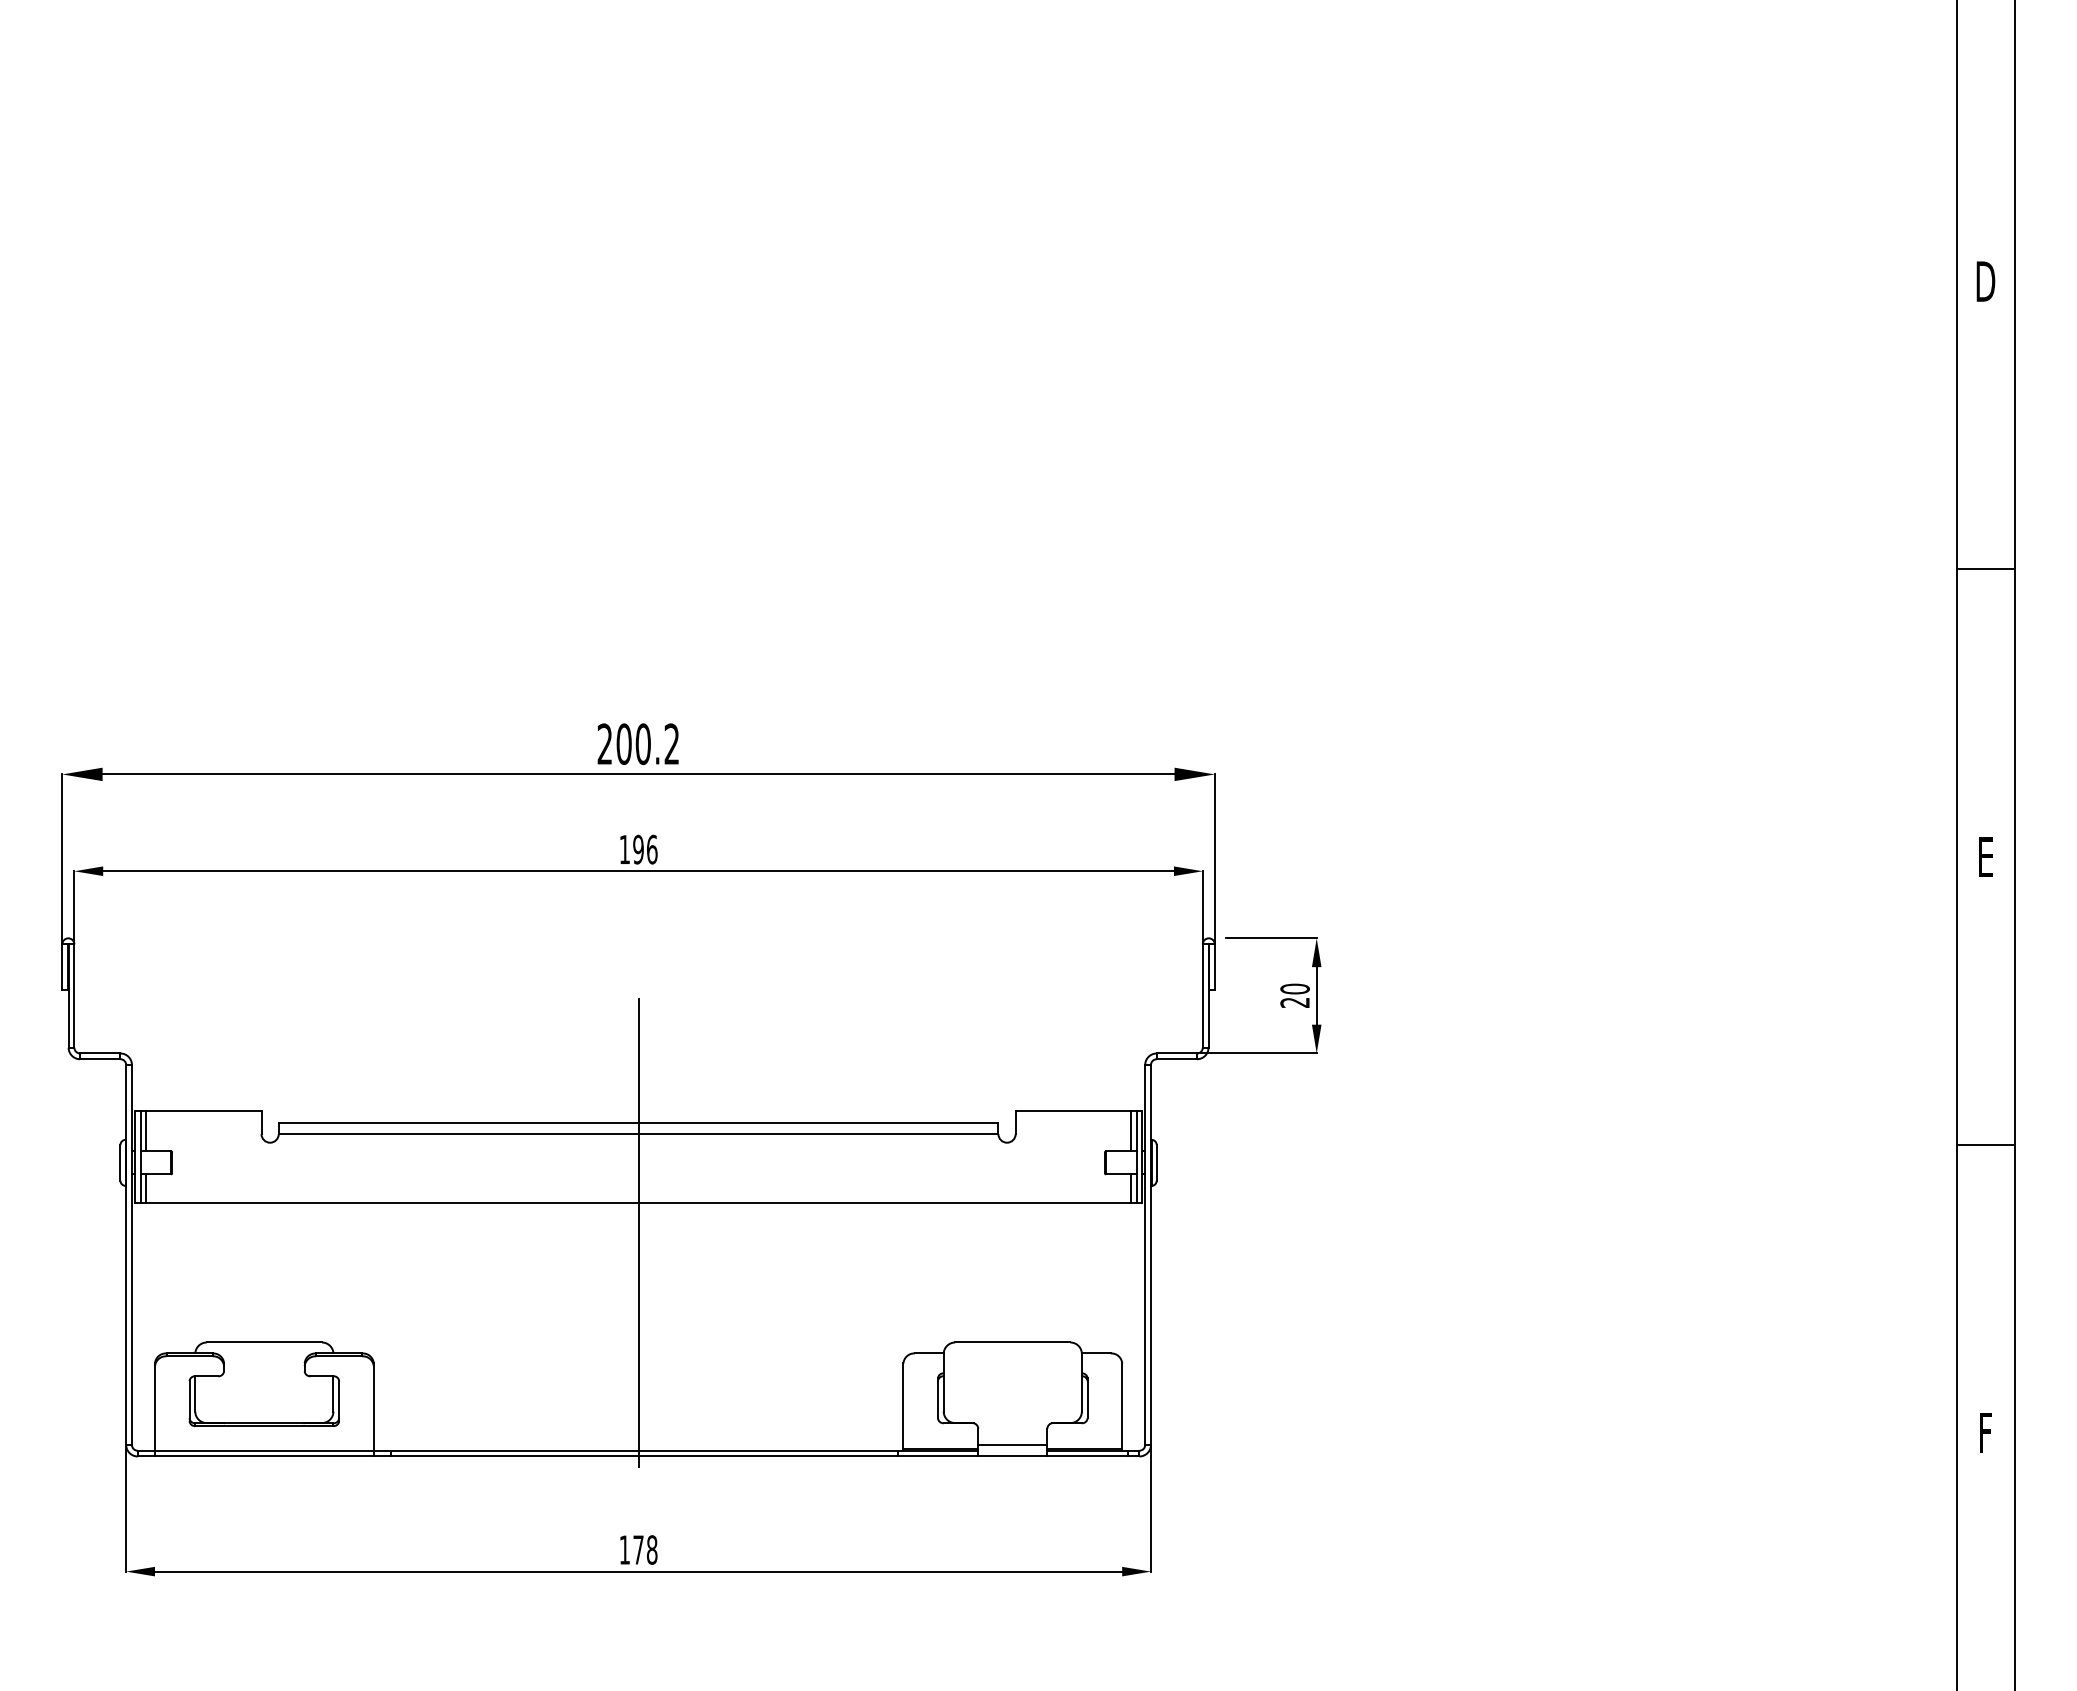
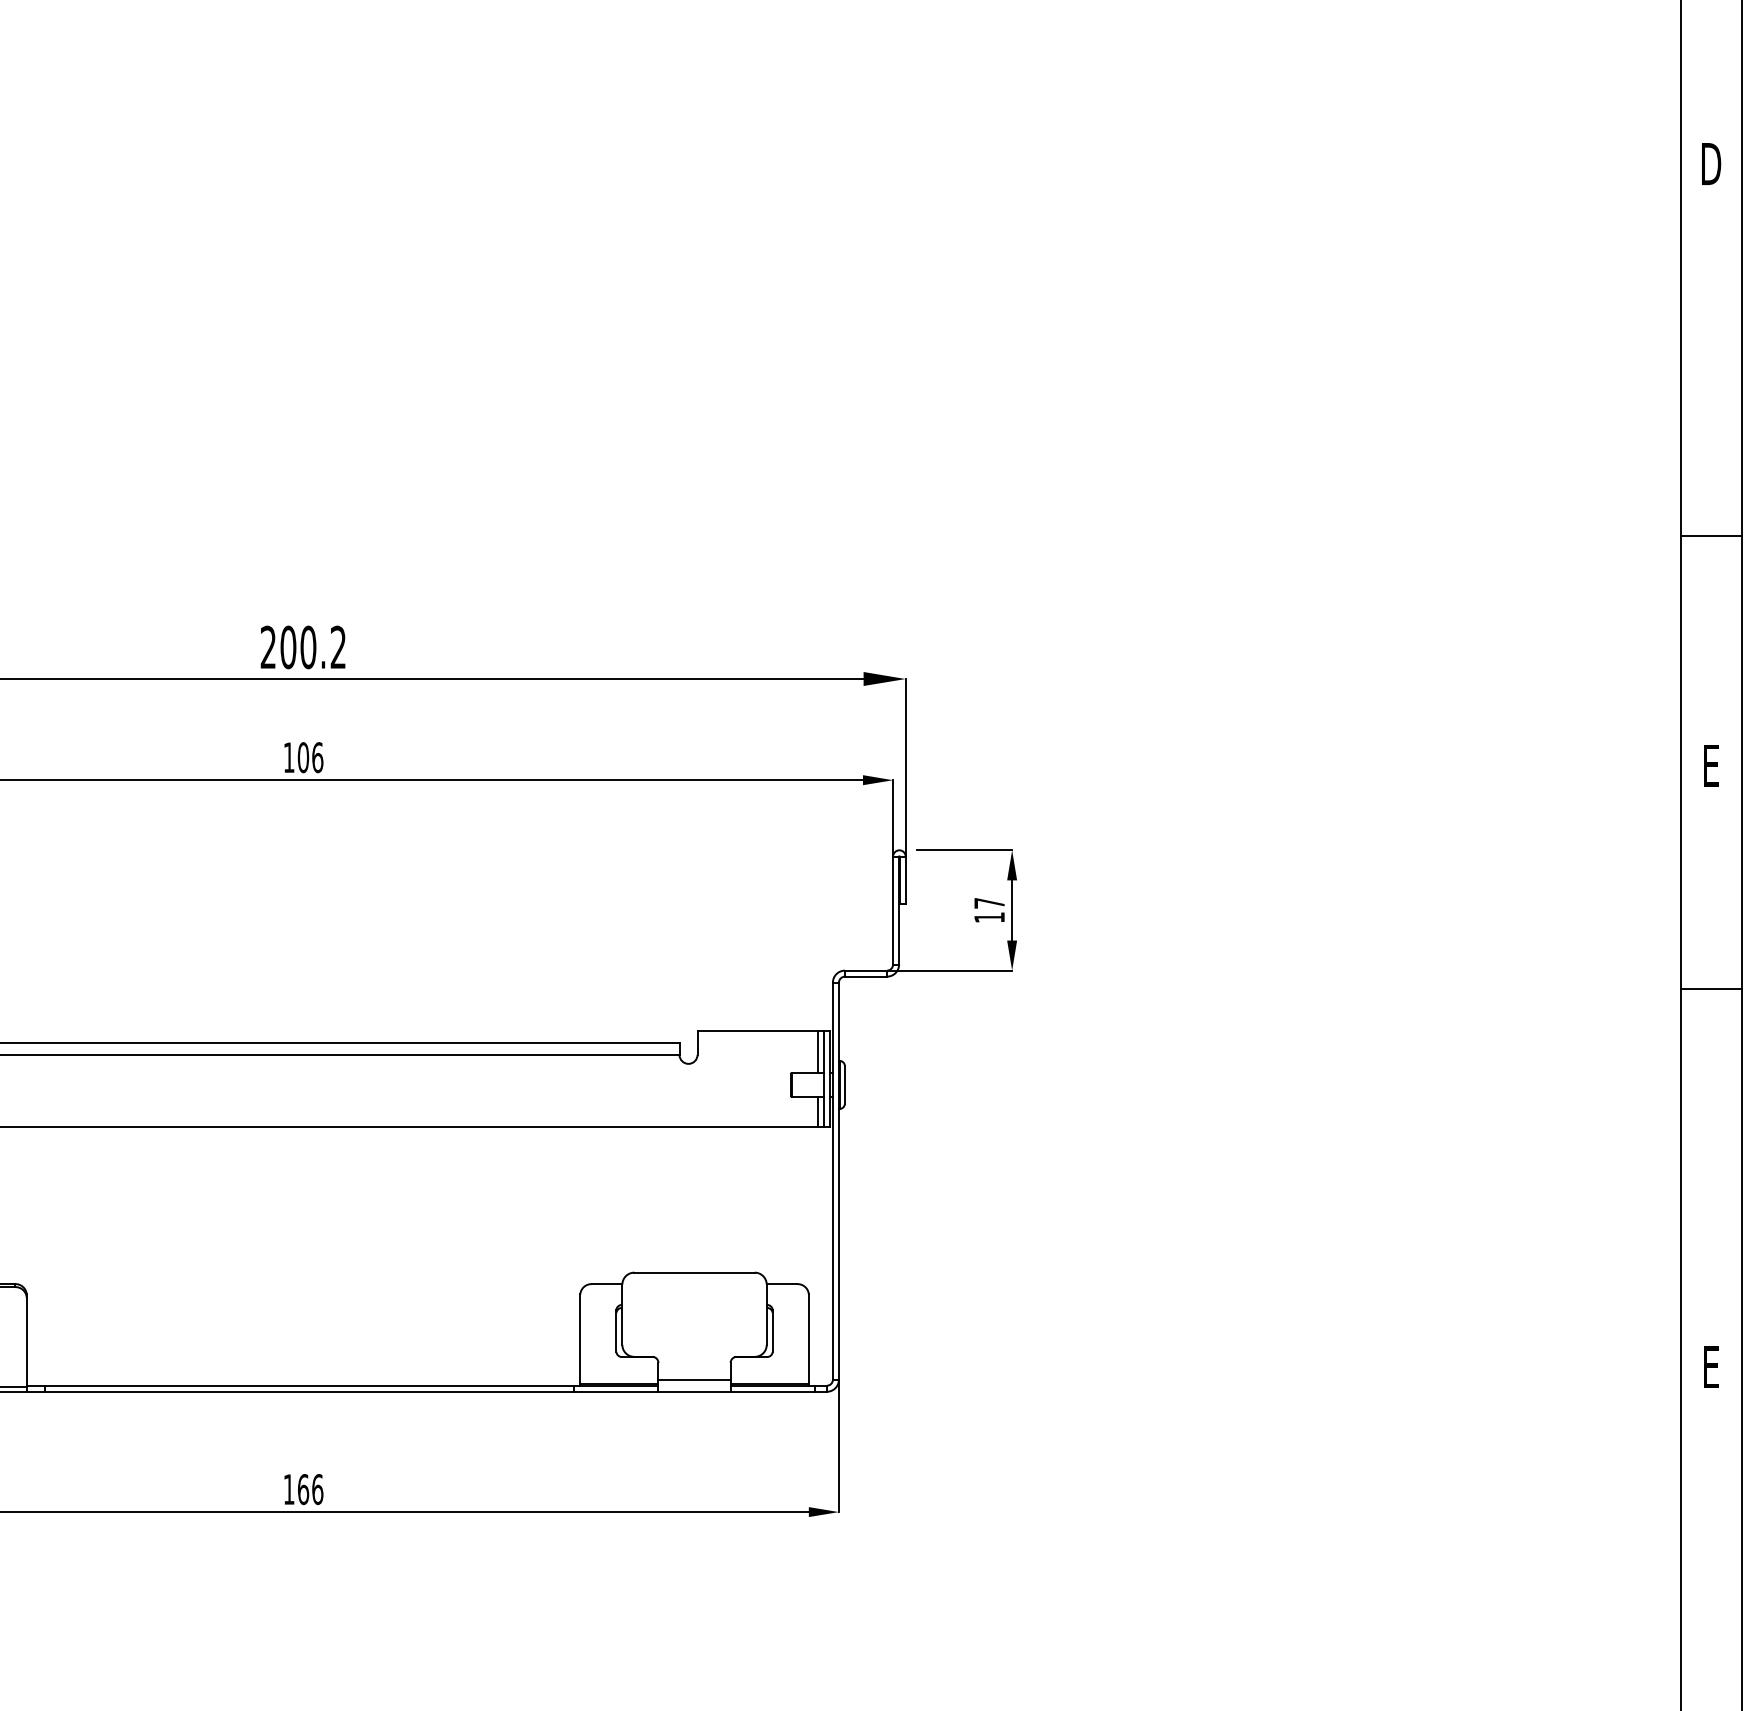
line: (1985, 569) -> (1711, 535), moved
text: (638, 849) -> (303, 757), 196 -> 106
text: (1294, 995) -> (988, 910), 20 -> 17
line: (1985, 1145) -> (1711, 989), moved
line: (638, 1233) -> (303, 1158), removed
text: (1985, 1432) -> (1711, 1366), F -> E
text: (645, 1549) -> (310, 1488), 178 -> 166

